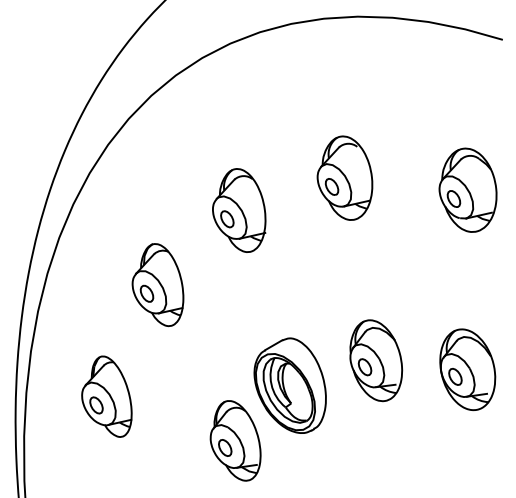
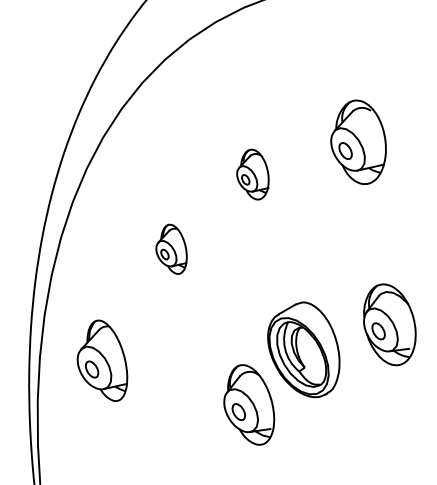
part: (239, 210) -> (253, 174), size x0.6
part: (157, 285) -> (171, 249), size x0.6
part: (106, 396) -> (102, 360), moved

